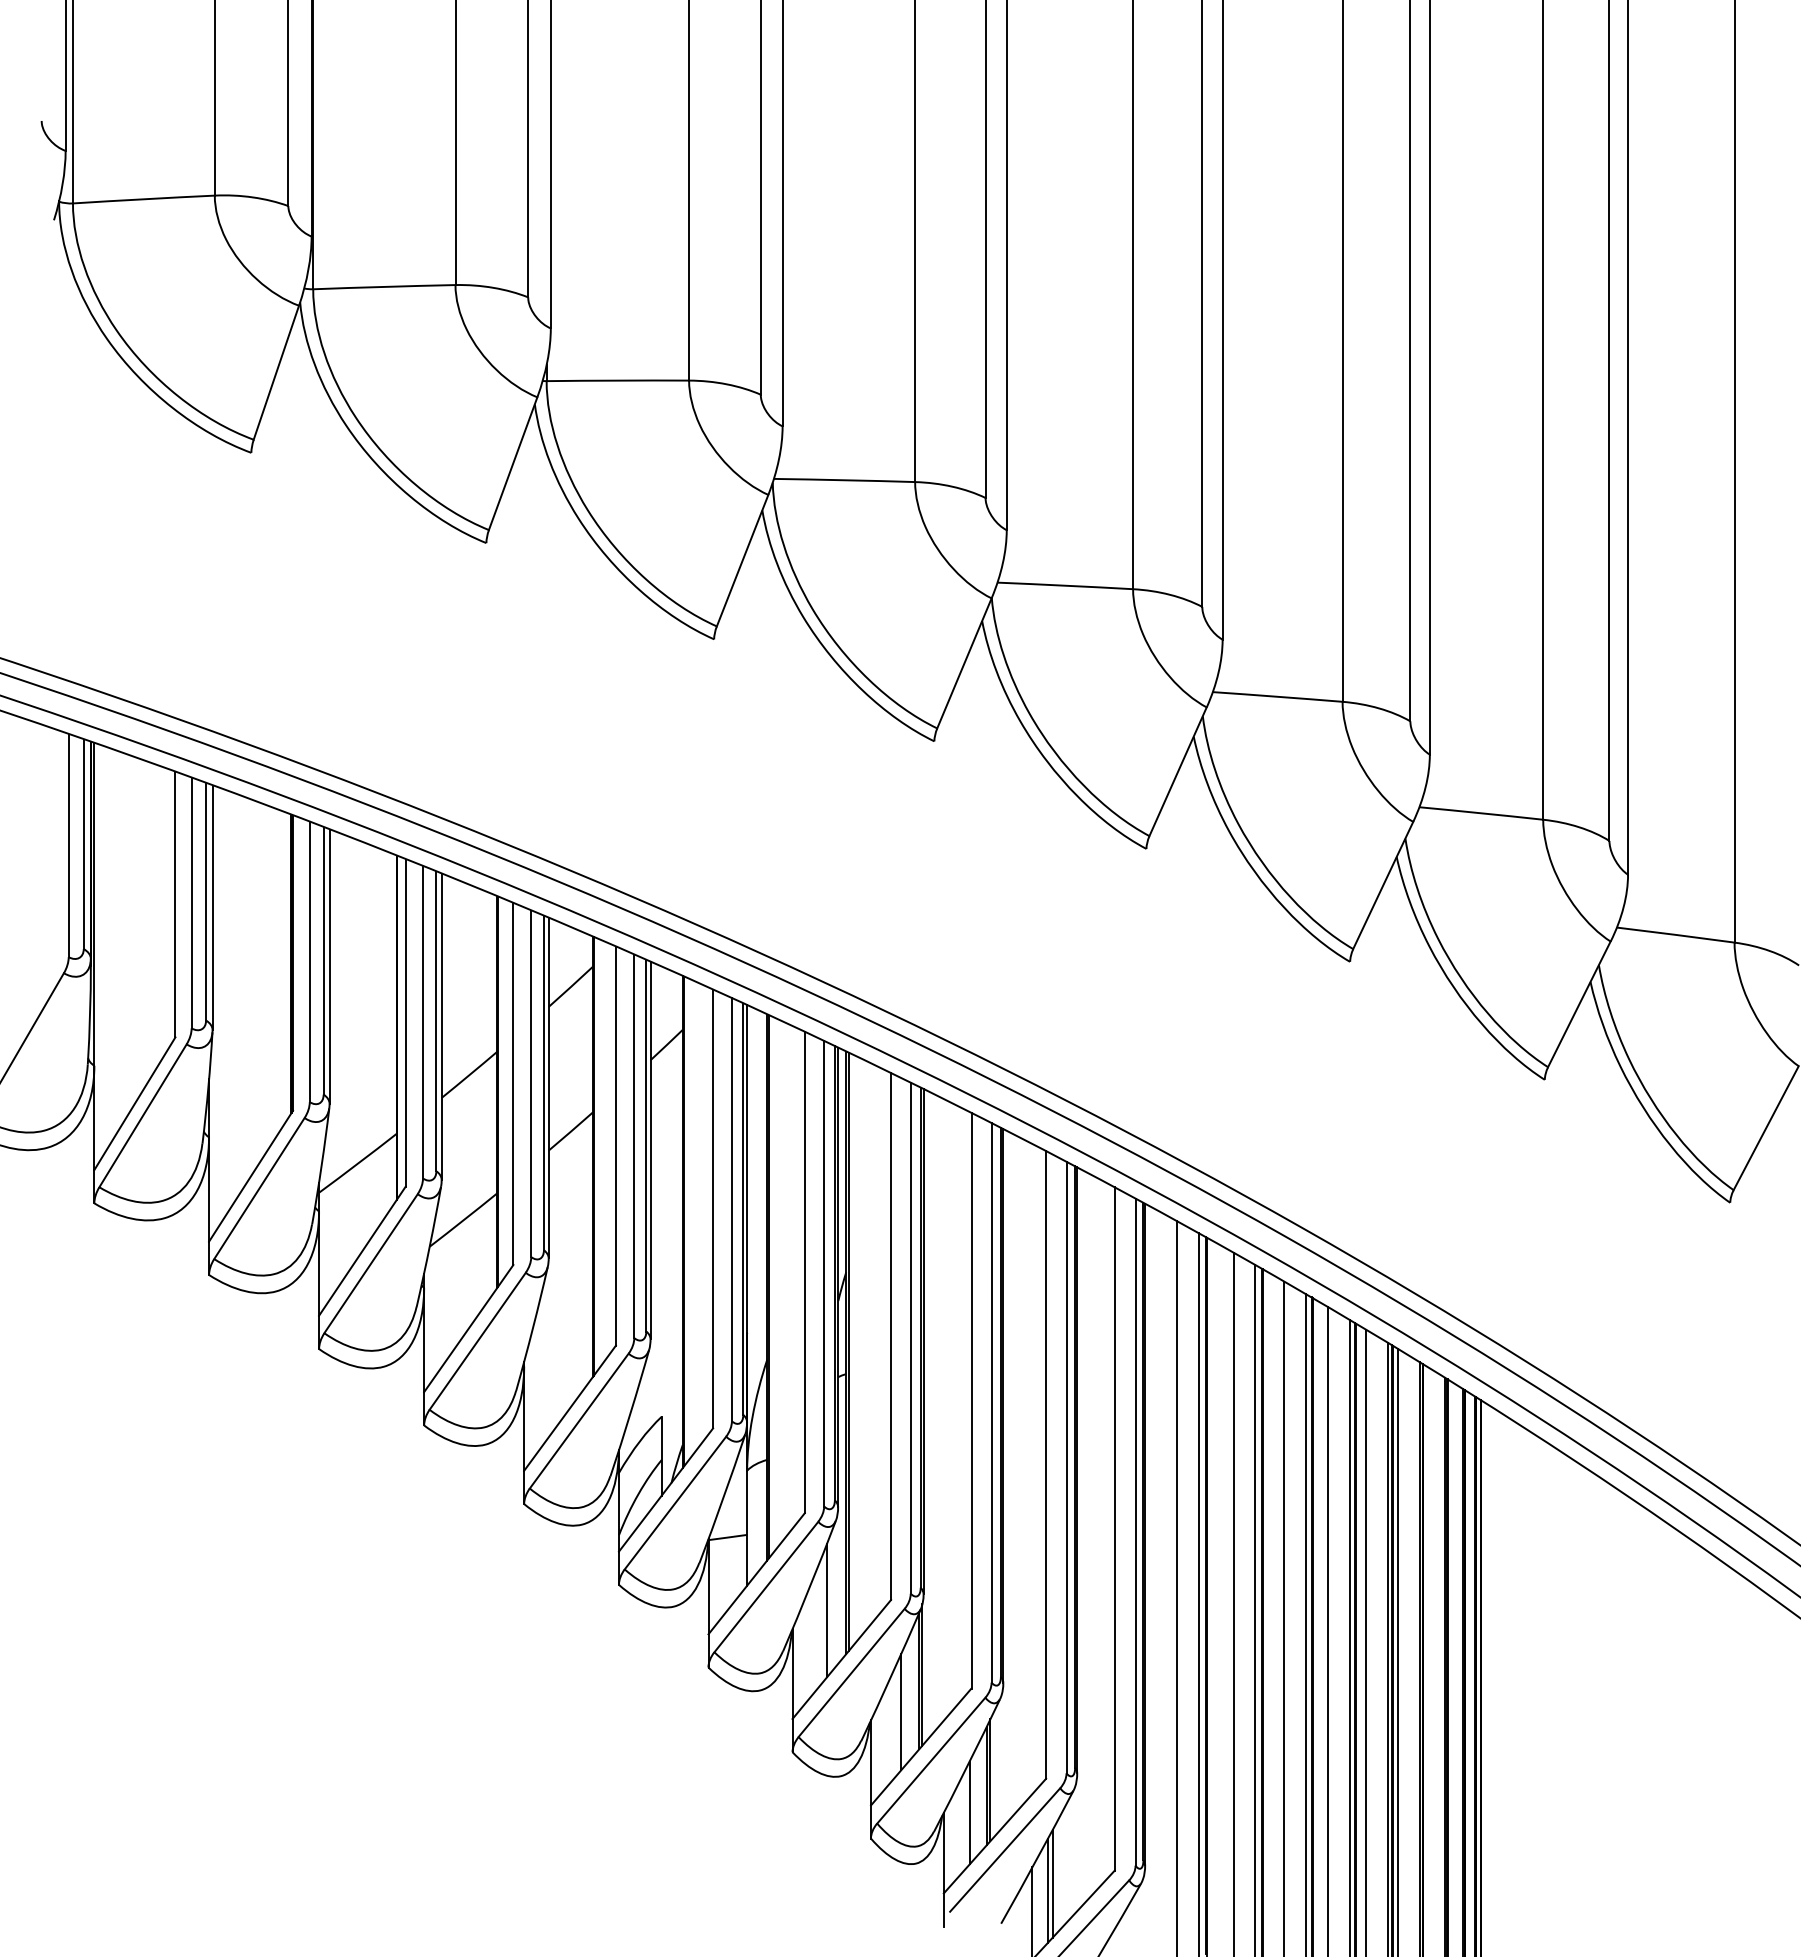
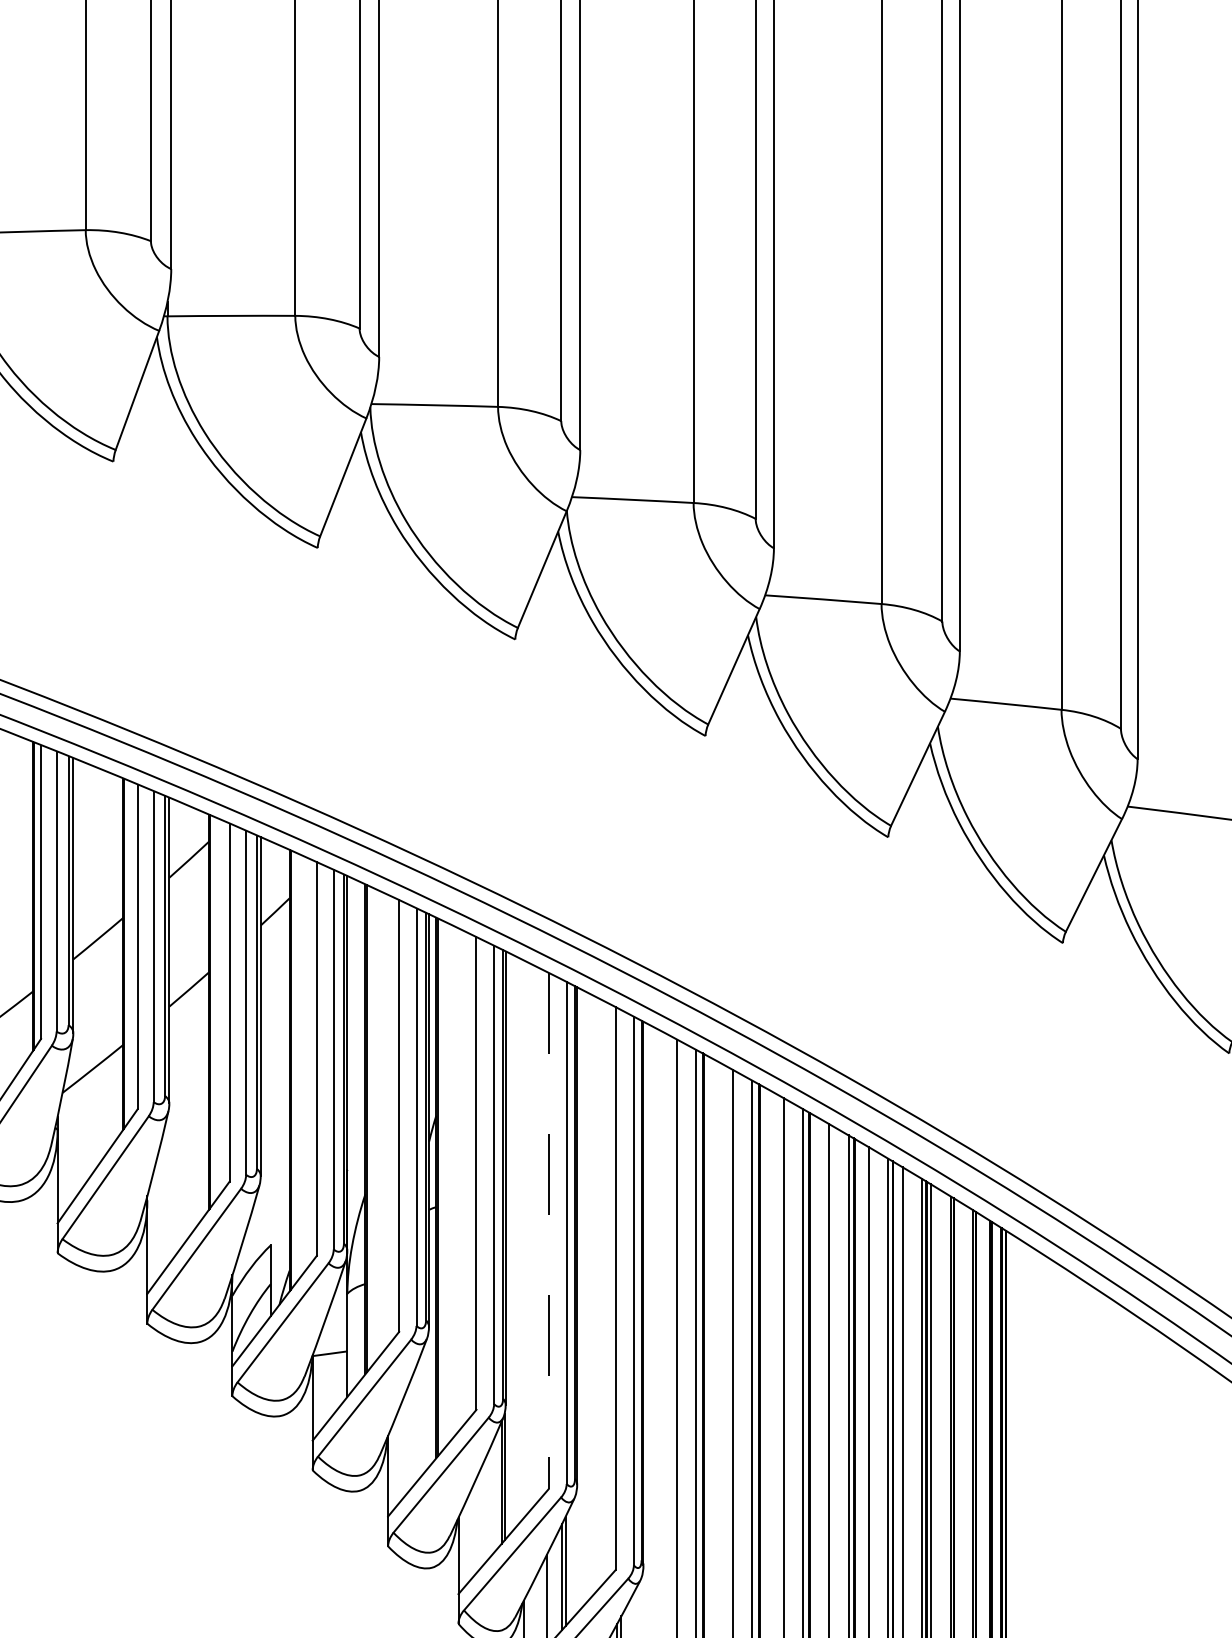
line: (971, 1400) -> (548, 1230), solid -> dashed
line: (826, 1610) -> (418, 1419), removed
line: (901, 1712) -> (485, 1510), removed

